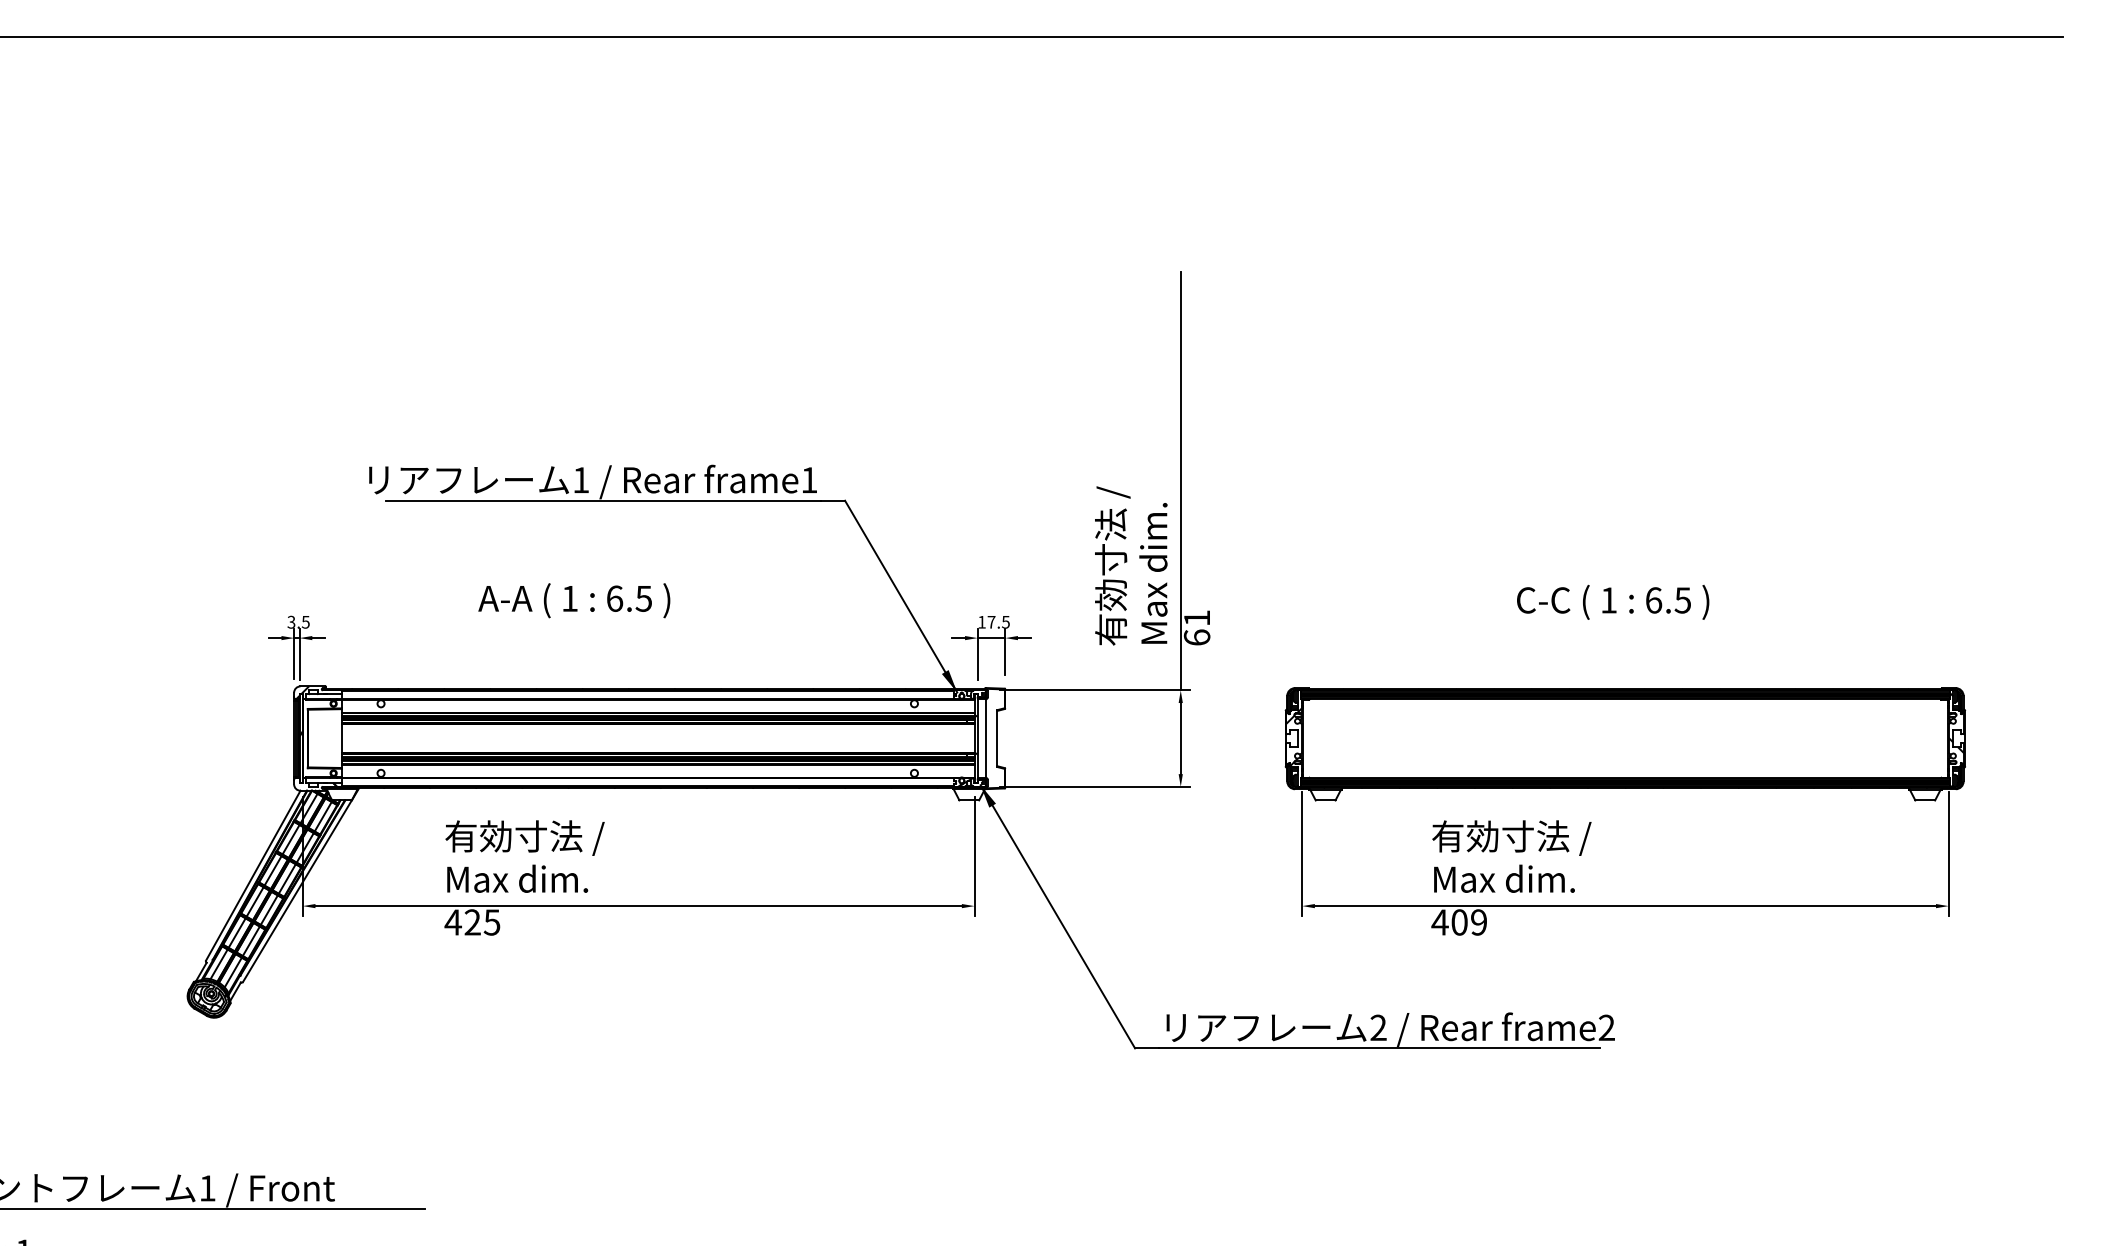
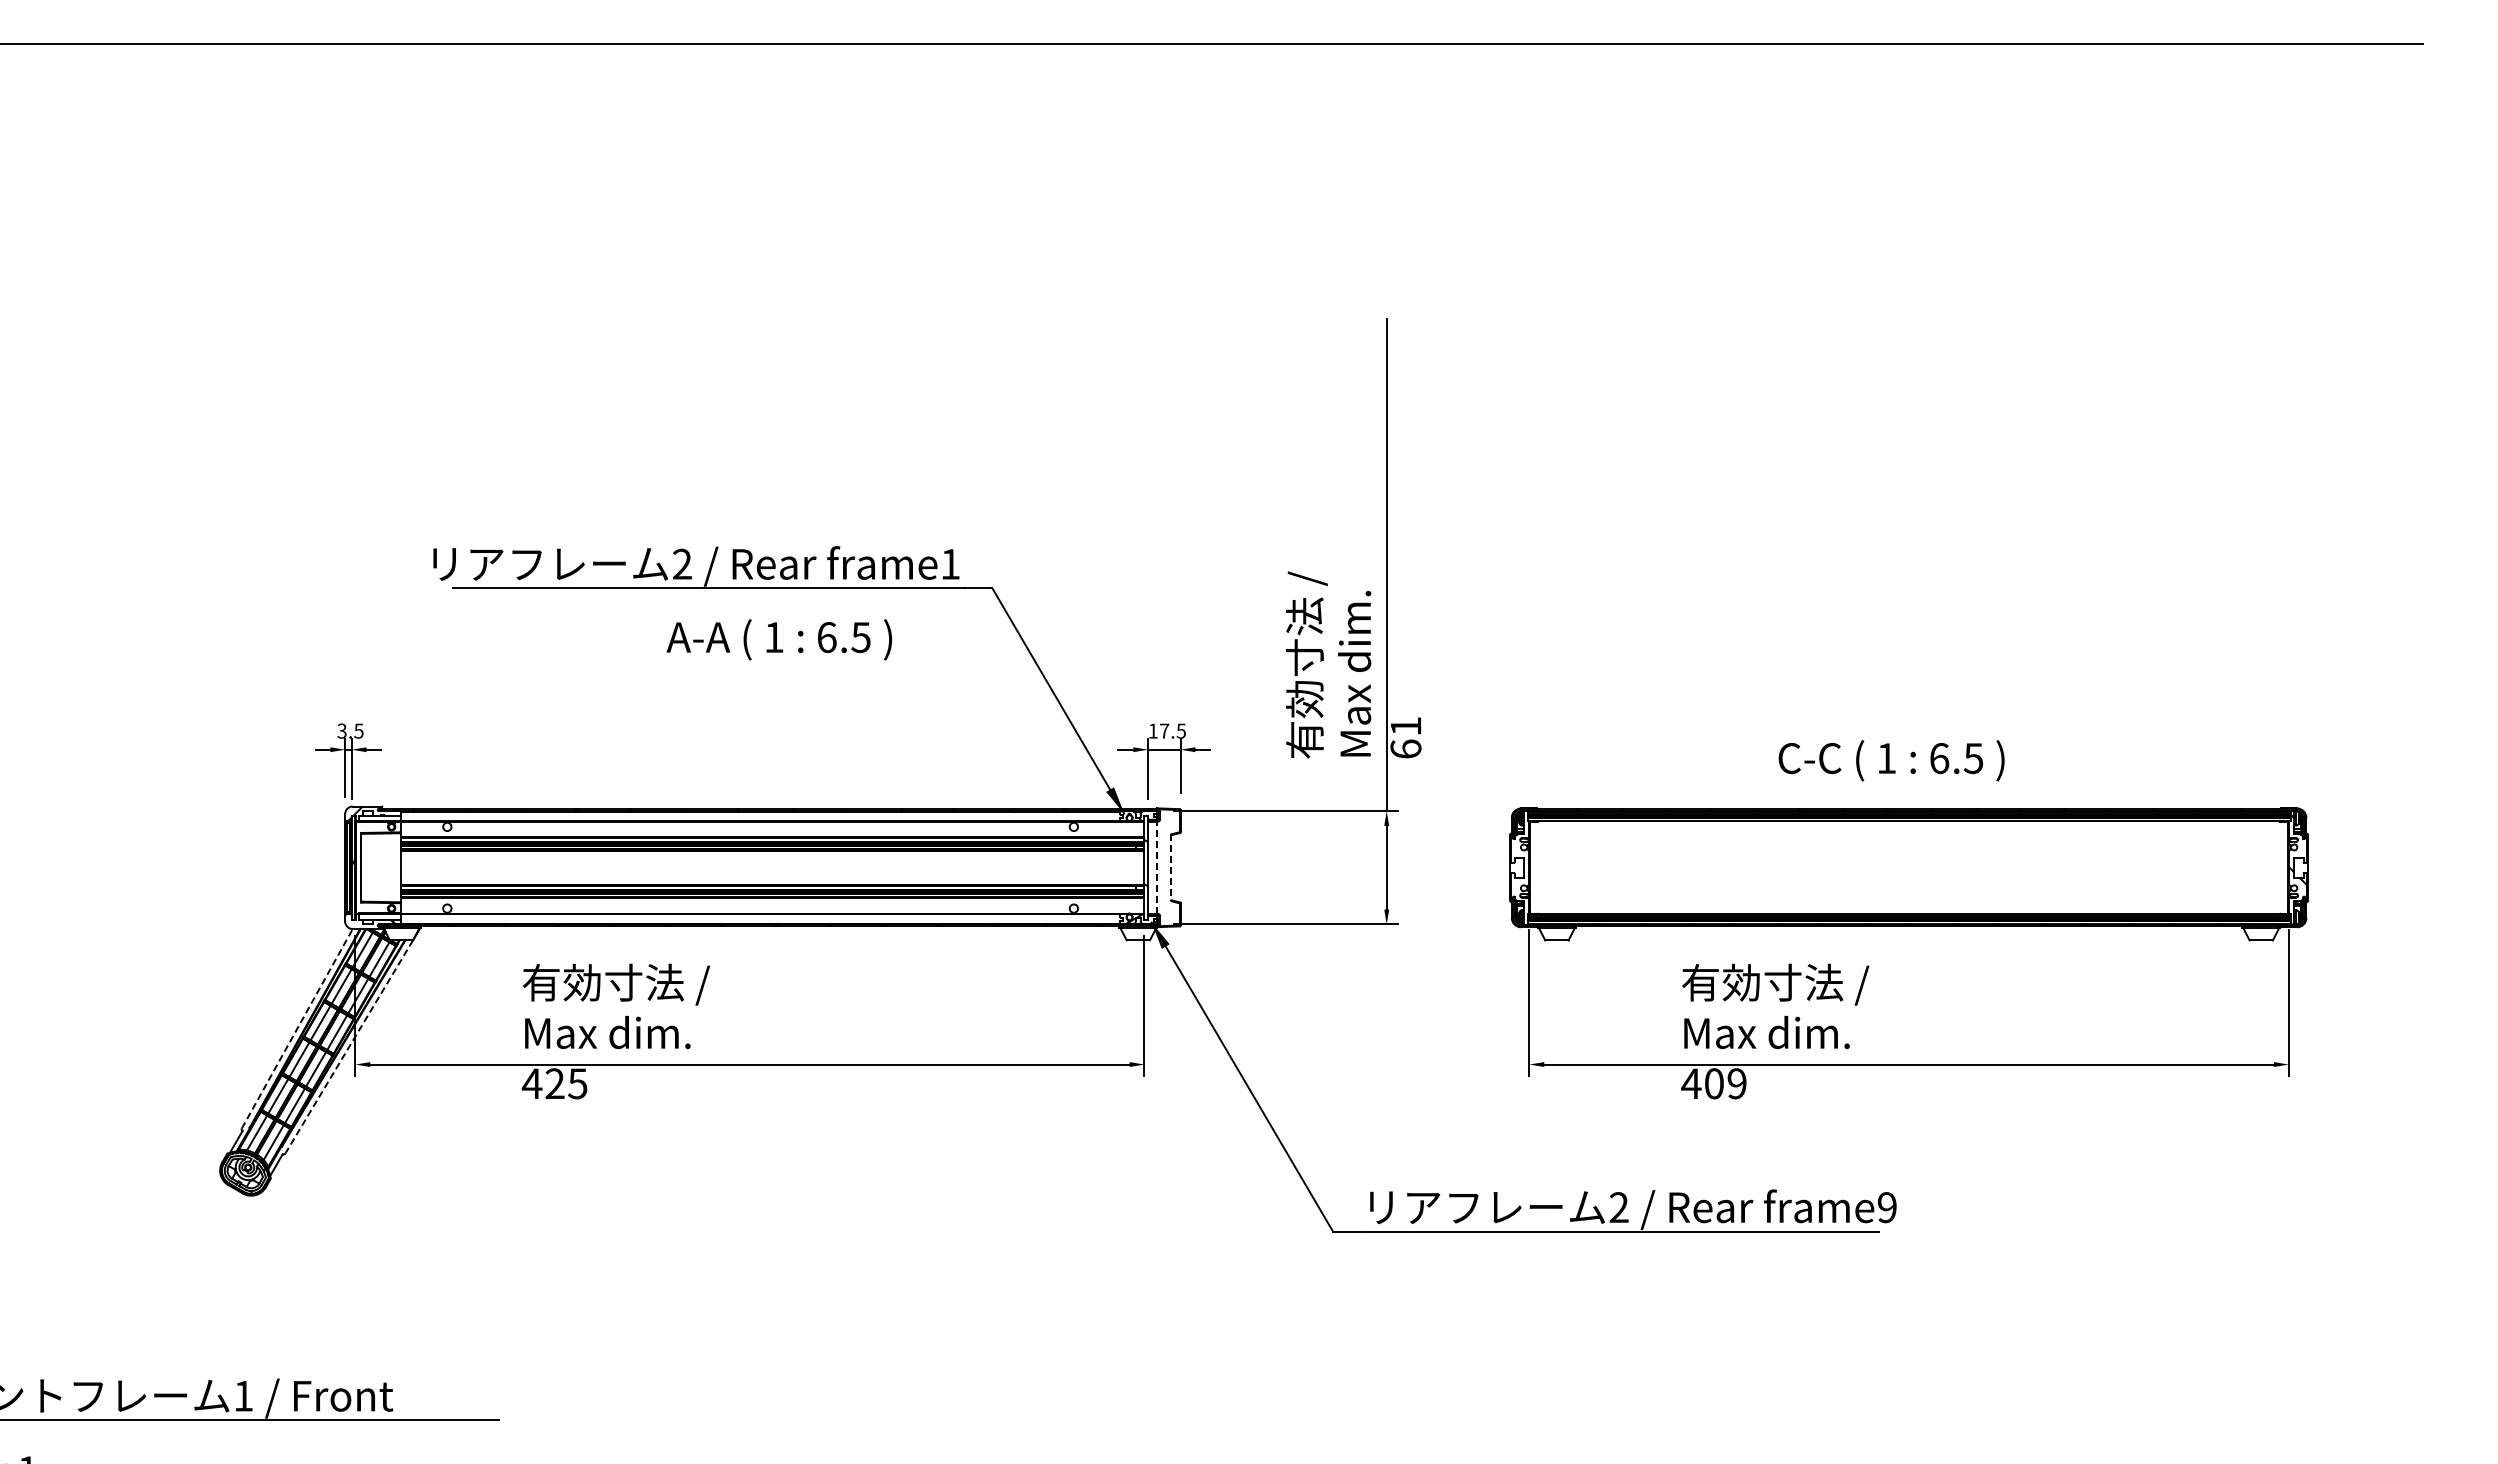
text: (581, 479) -> (682, 563), 1 -> 2
text: (574, 600) -> (779, 639), moved
text: (1613, 602) -> (1891, 760), moved
hatch: (1293, 736) -> (1519, 865), removed
line: (985, 738) -> (1157, 867), solid -> dashed
line: (997, 739) -> (1171, 868), solid -> dashed
line: (253, 875) -> (297, 1028), solid -> dashed
line: (296, 891) -> (348, 1047), solid -> dashed
text: (1606, 1027) -> (1886, 1207), frame2 -> frame9

